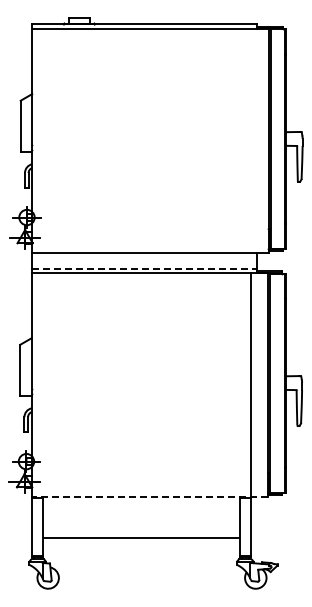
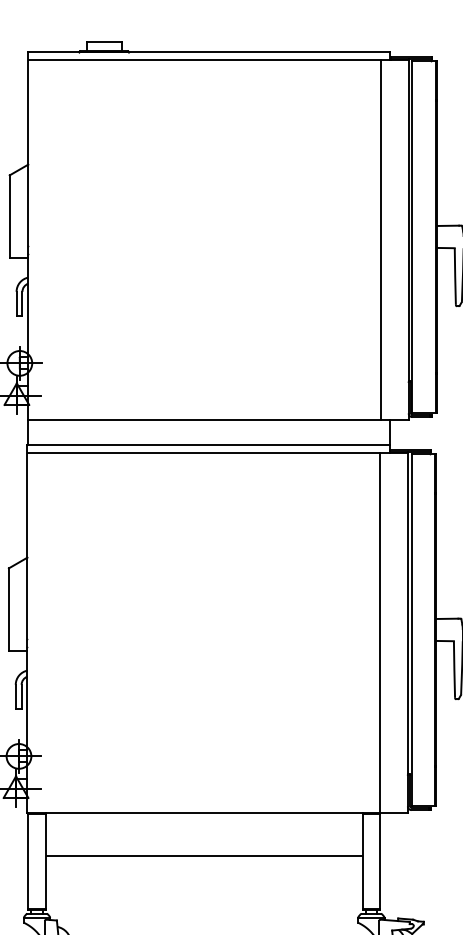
line: (251, 140) -> (381, 239), added
line: (144, 268) -> (209, 445), dashed -> solid
line: (149, 496) -> (217, 812), dashed -> solid
line: (141, 538) -> (204, 856), moved

